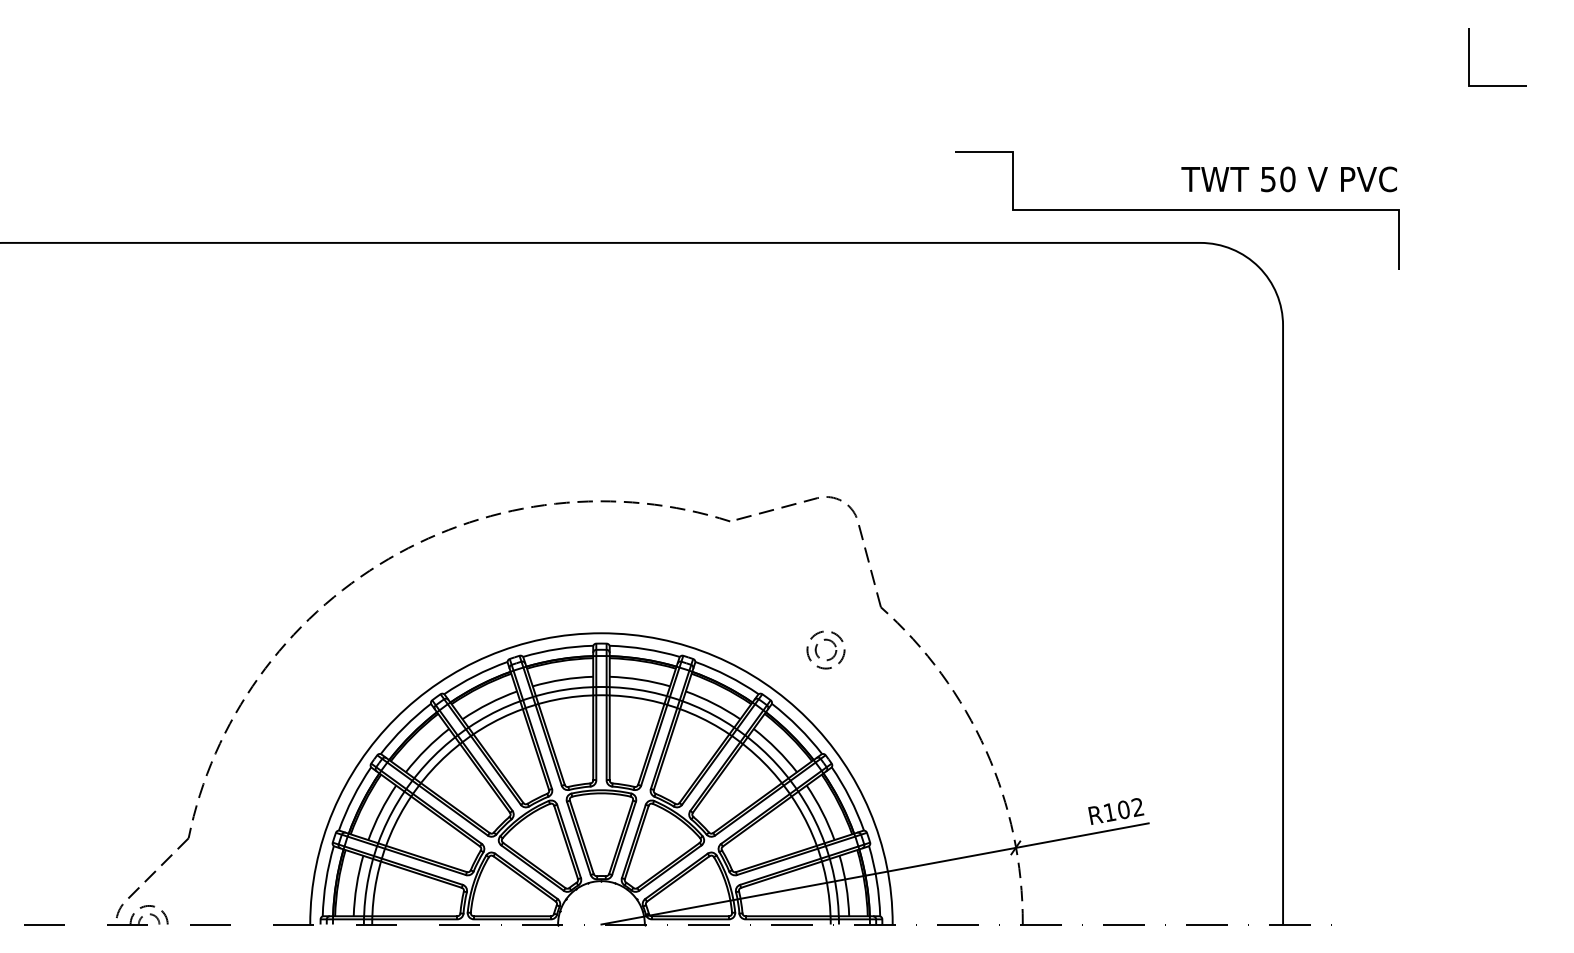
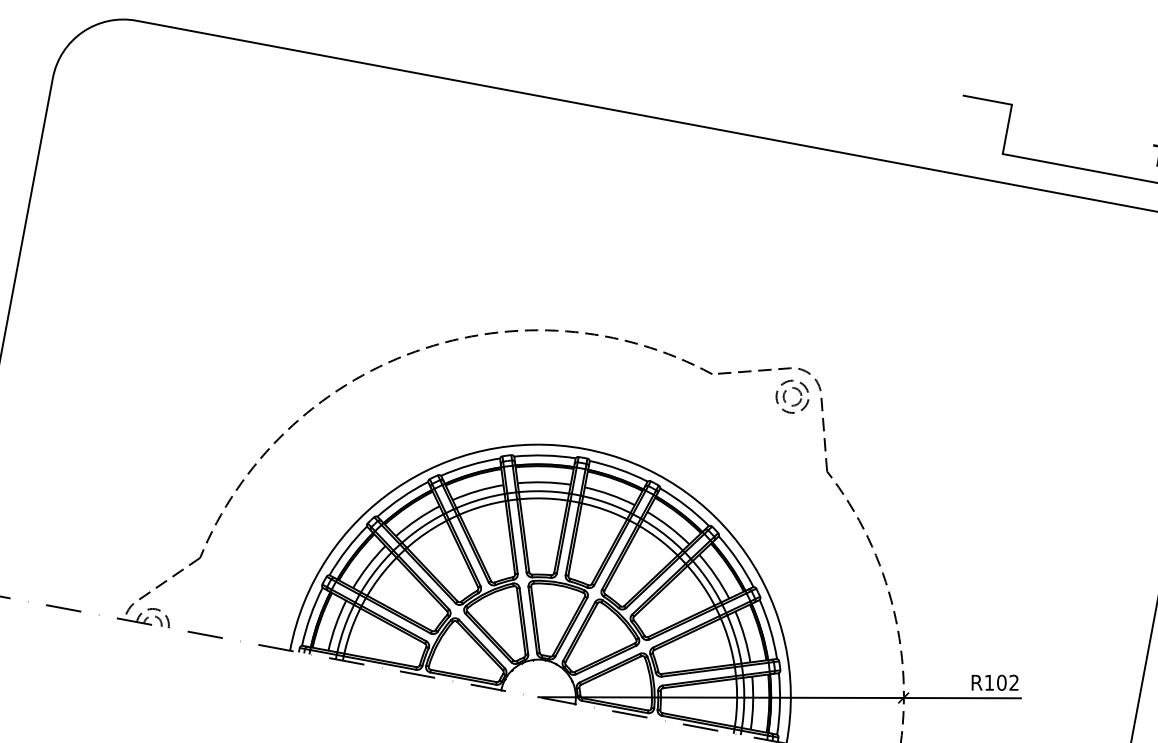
part: (817, 646) -> (785, 392), moved

